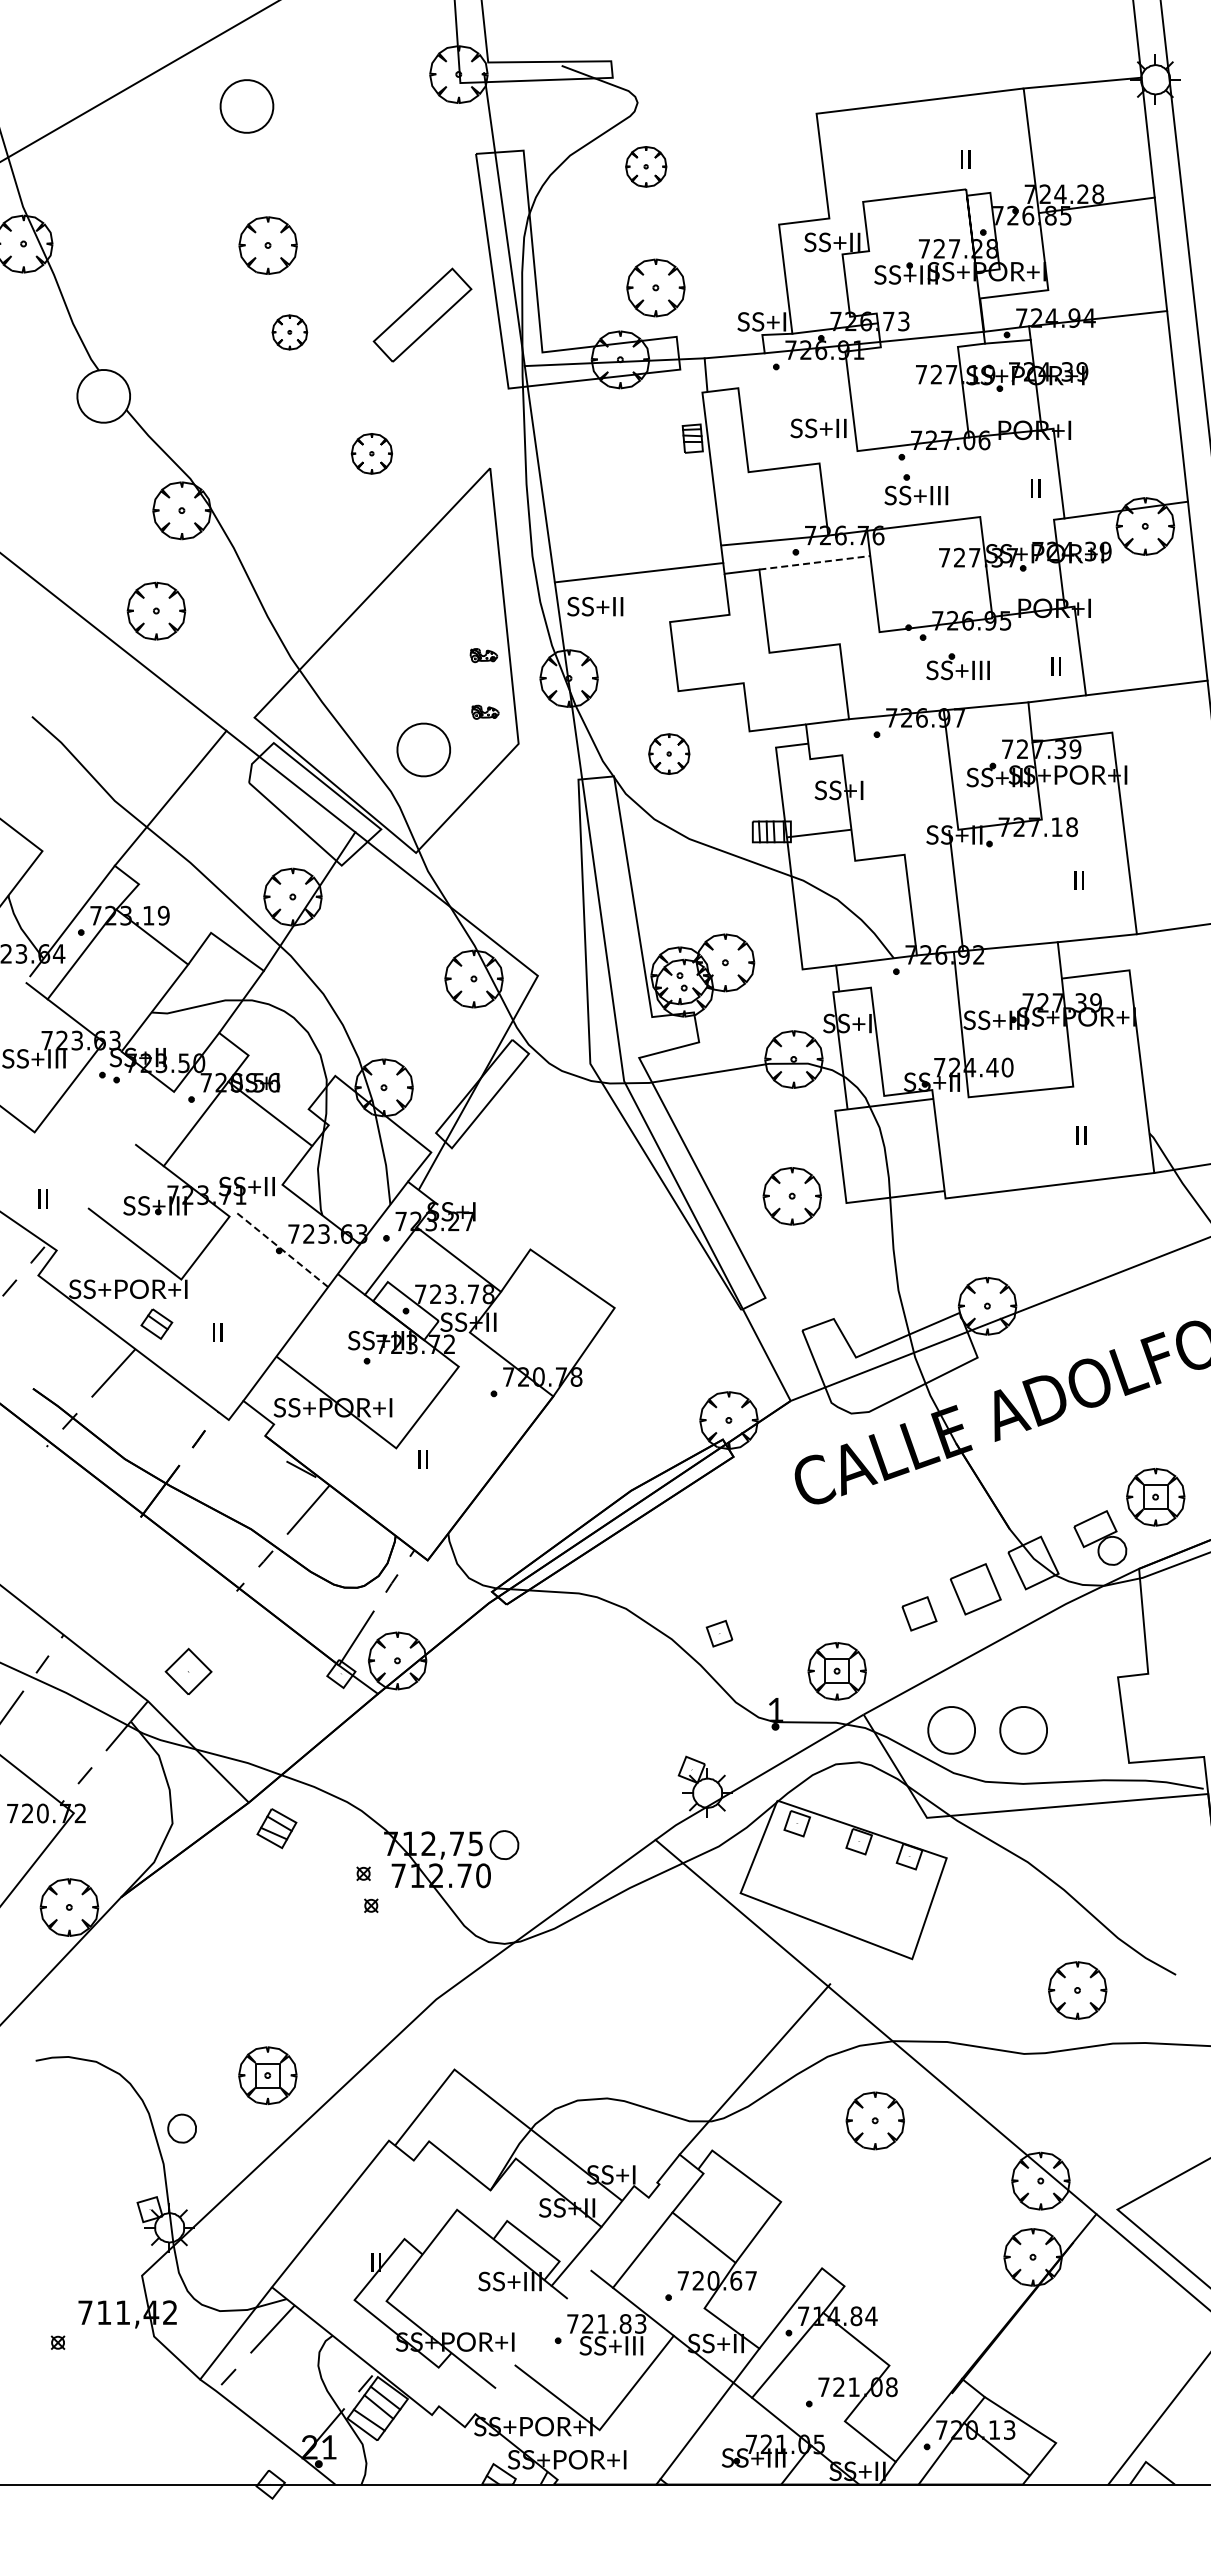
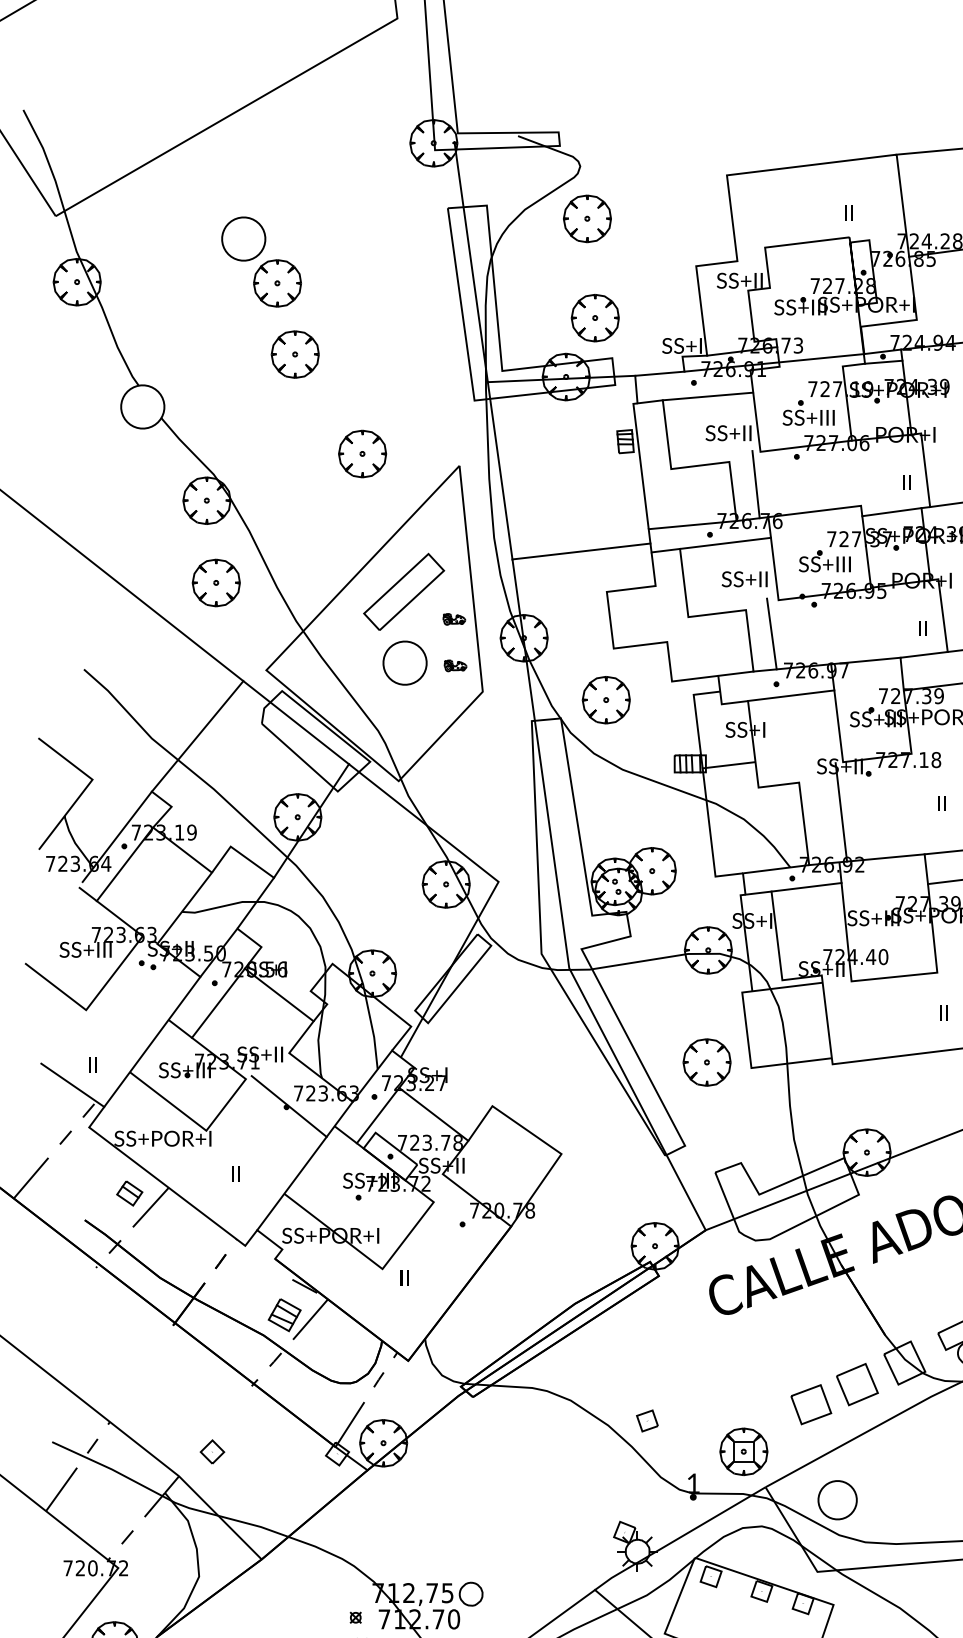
part: (246, 106) -> (243, 239), moved
part: (645, 166) -> (586, 218), size x1.43
part: (422, 314) -> (404, 591), moved
part: (289, 332) -> (295, 354), size x1.67
line: (793, 383) -> (708, 396), added
part: (371, 453) -> (362, 453), size x1.43
part: (916, 489) -> (808, 412), moved
line: (851, 491) -> (755, 484), added
line: (1017, 524) -> (891, 511), added
line: (814, 562) -> (725, 543), dashed -> solid
text: (595, 606) -> (744, 579), moved
part: (156, 610) -> (216, 582), moved
part: (957, 666) -> (824, 561), moved
line: (871, 673) -> (771, 634), added
line: (894, 748) -> (790, 695), added
part: (423, 749) -> (404, 662), moved
part: (668, 753) -> (605, 699), size x1.43
line: (913, 982) -> (806, 887), added
line: (115, 1170) -> (152, 1041), added
line: (282, 1249) -> (289, 1106), dashed -> solid
part: (156, 1323) -> (129, 1192), moved
part: (919, 1613) -> (811, 1404), size x1.43
part: (188, 1671) -> (212, 1451), size x0.62
part: (1023, 1730) -> (896, 1500), removed
part: (276, 1828) -> (284, 1315), moved

